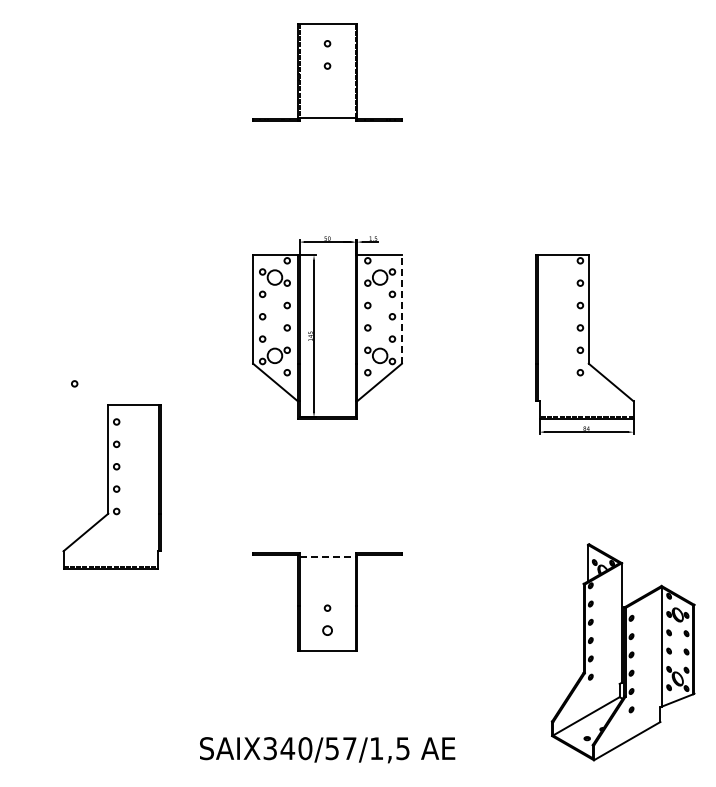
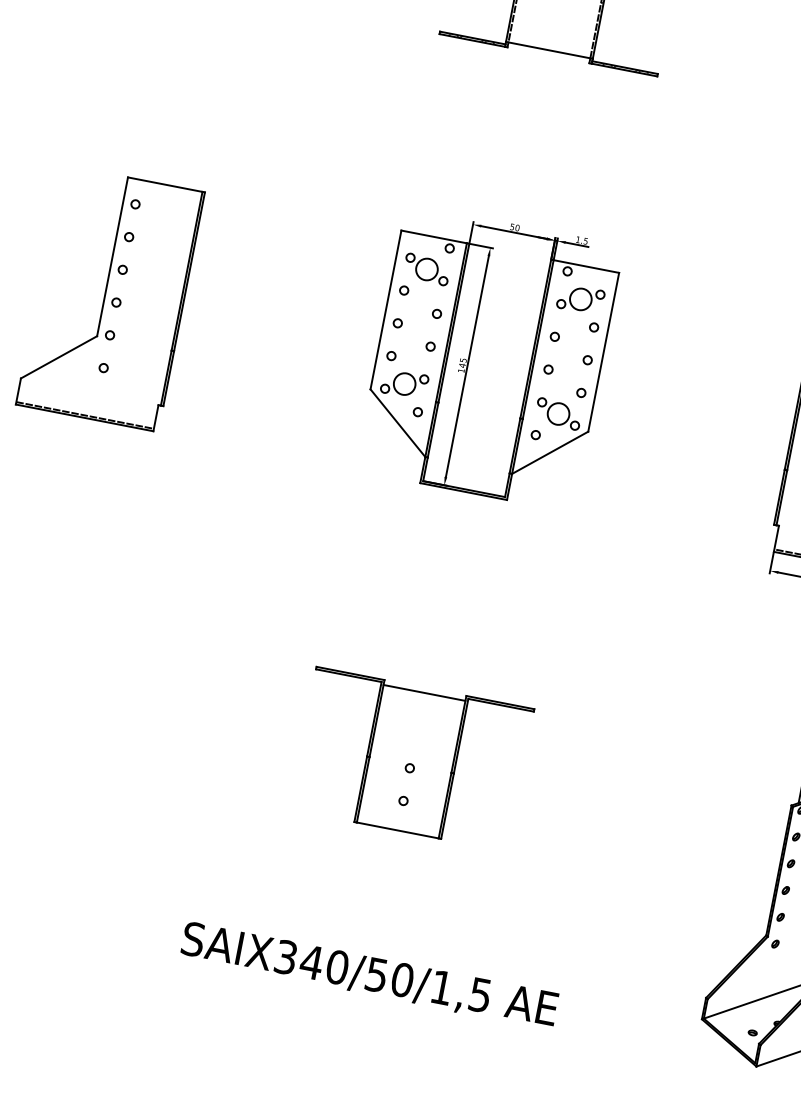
line: (401, 308) -> (603, 350), dashed -> solid
part: (111, 486) -> (109, 297), moved
line: (327, 556) -> (424, 692), dashed -> solid
circle: (327, 630) -> (403, 800), size x0.62
text: (349, 748) -> (402, 979), SAIX340/57/1,5 -> SAIX340/50/1,5

